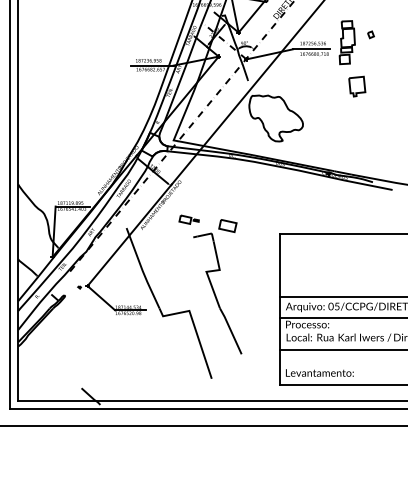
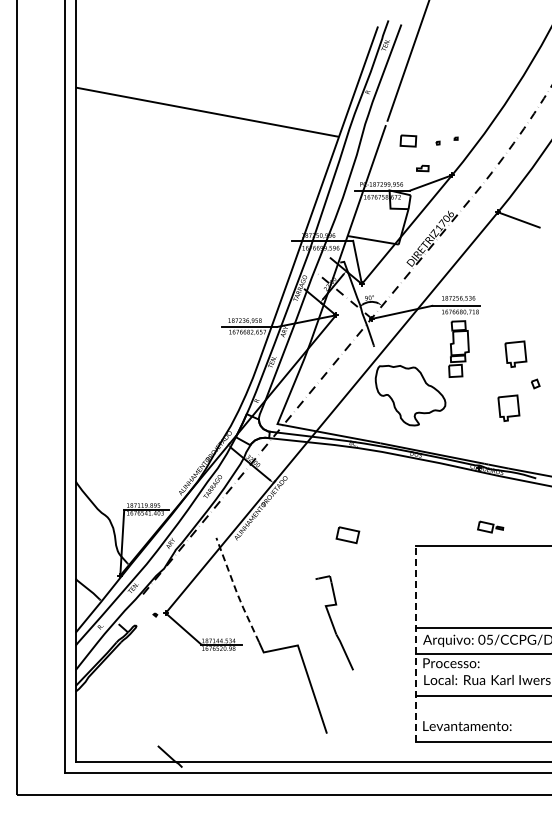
part: (370, 34) -> (535, 383), moved
part: (346, 42) -> (458, 348), moved
part: (351, 127) -> (508, 407), added
part: (189, 219) -> (490, 526), moved
line: (142, 269) -> (236, 591), solid -> dashed
part: (217, 293) -> (334, 622), size x0.6
line: (280, 309) -> (416, 643), solid -> dashed

